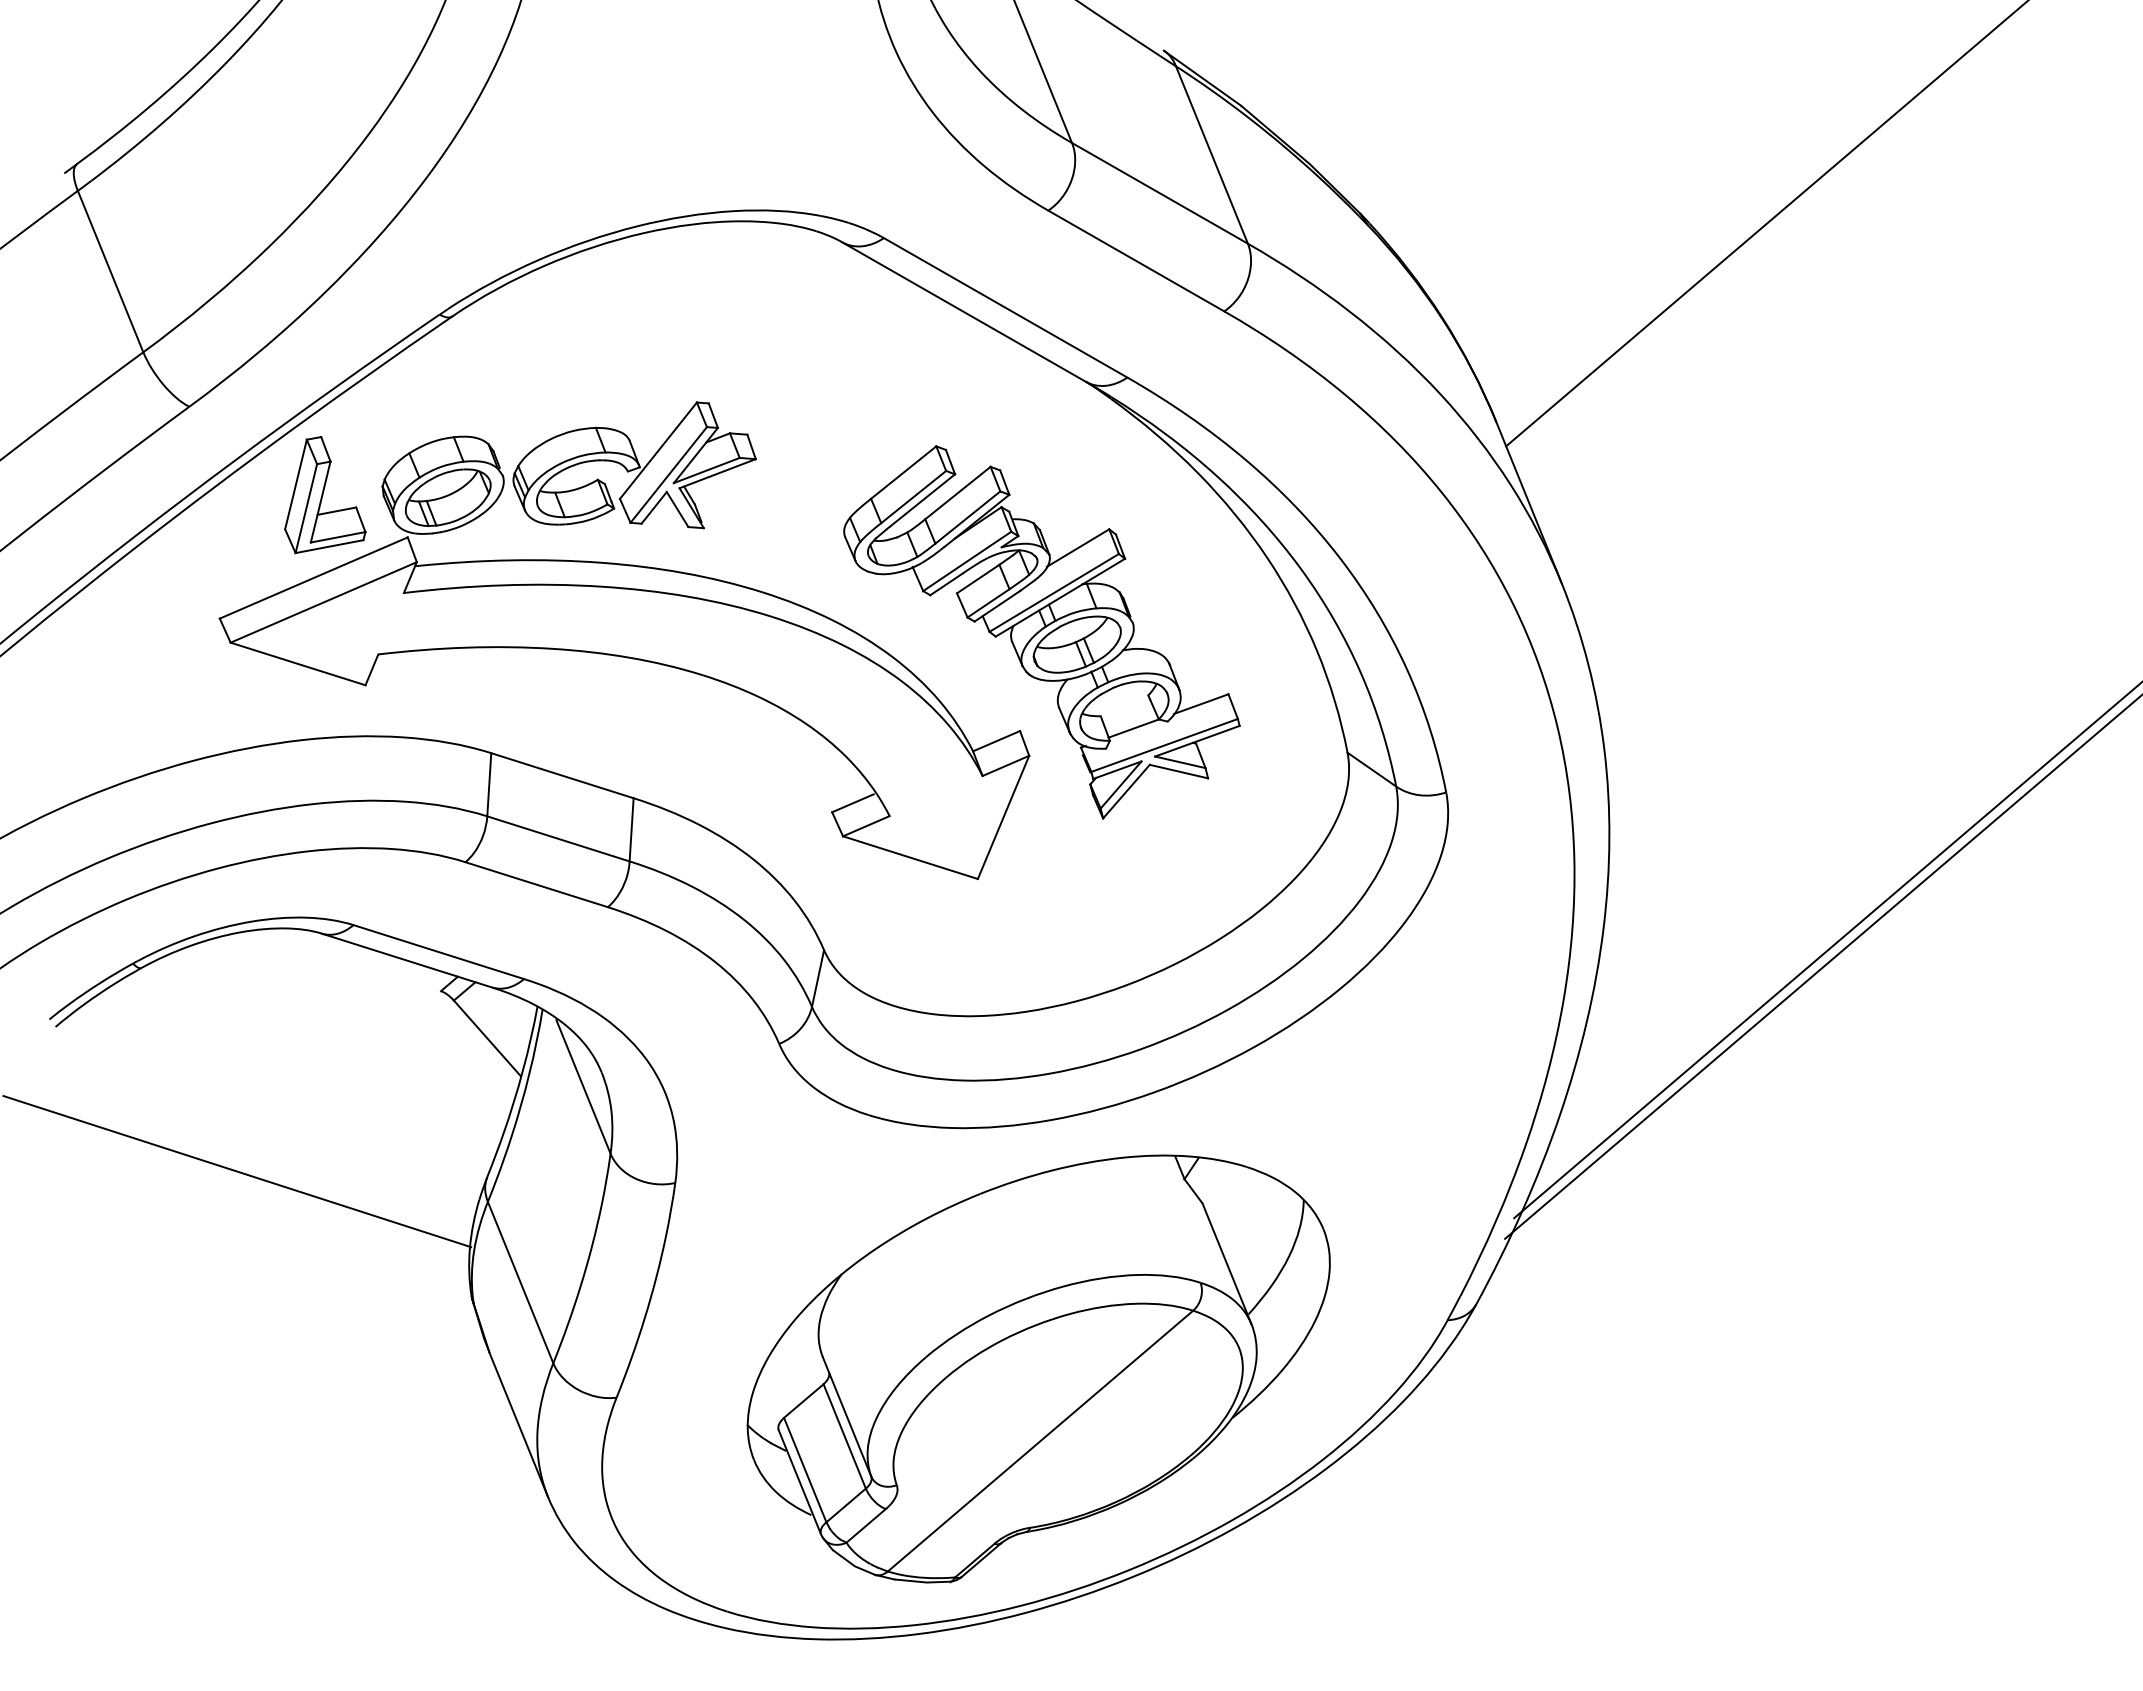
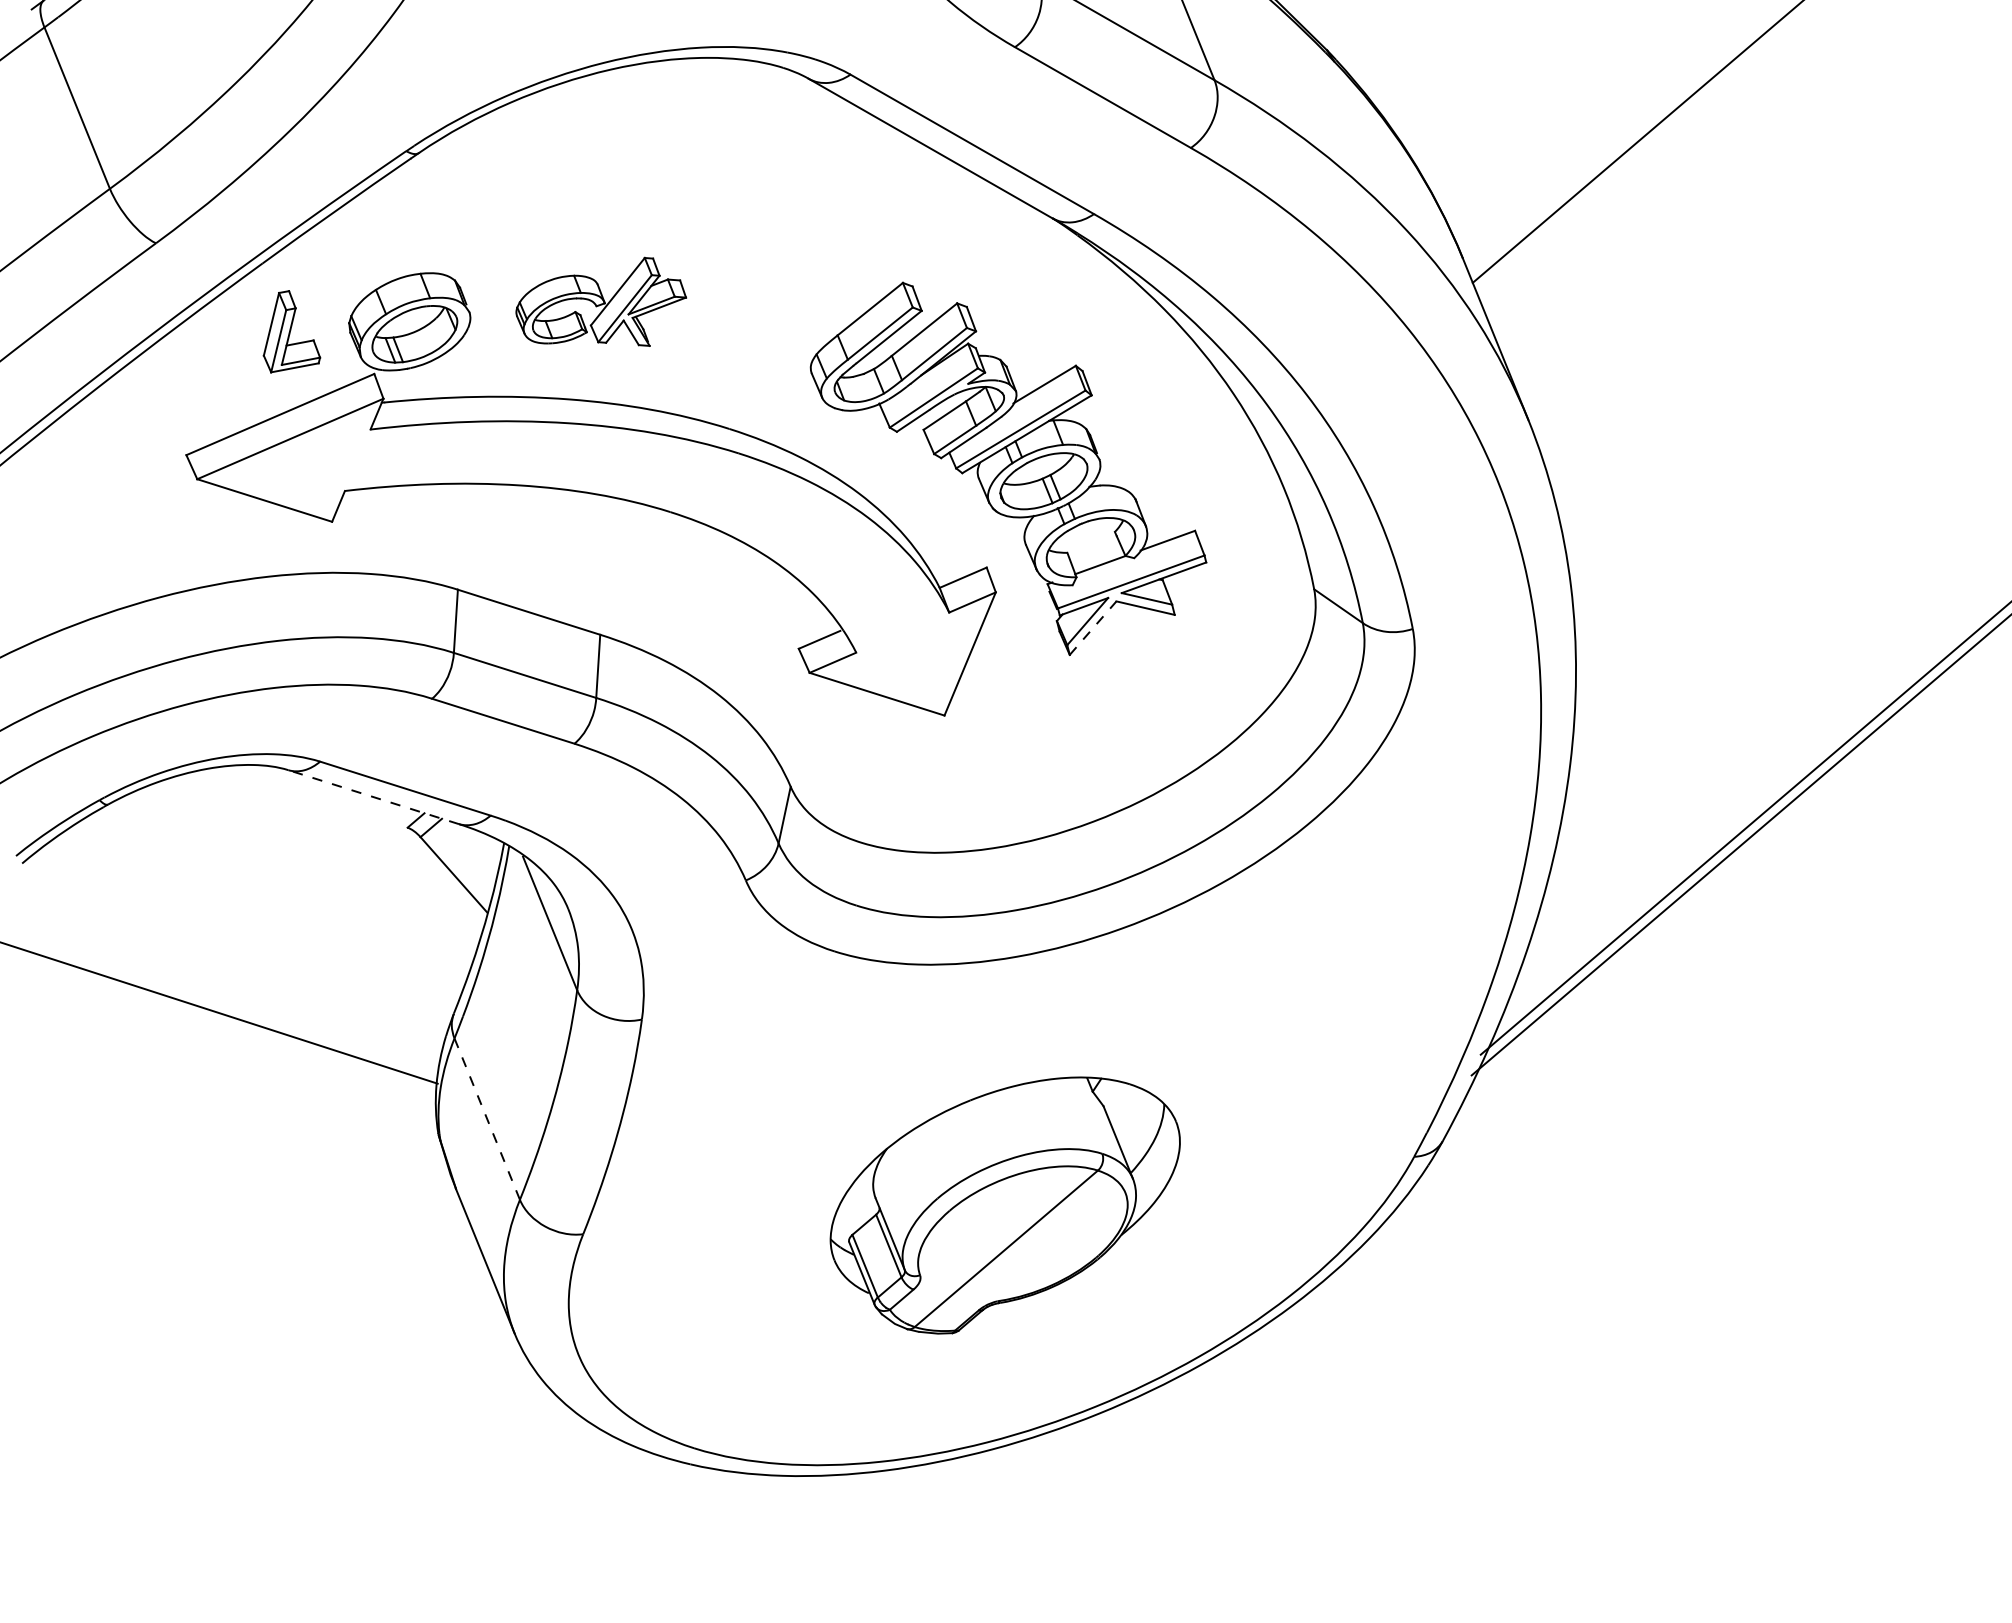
part: (634, 465) -> (601, 302), size x0.7
part: (325, 495) -> (292, 332), size x0.7
line: (1126, 791) -> (1093, 628), solid -> dashed
line: (406, 960) -> (373, 797), solid -> dashed
line: (520, 1283) -> (487, 1120), solid -> dashed
part: (1038, 1368) -> (1005, 1205), size x0.6

